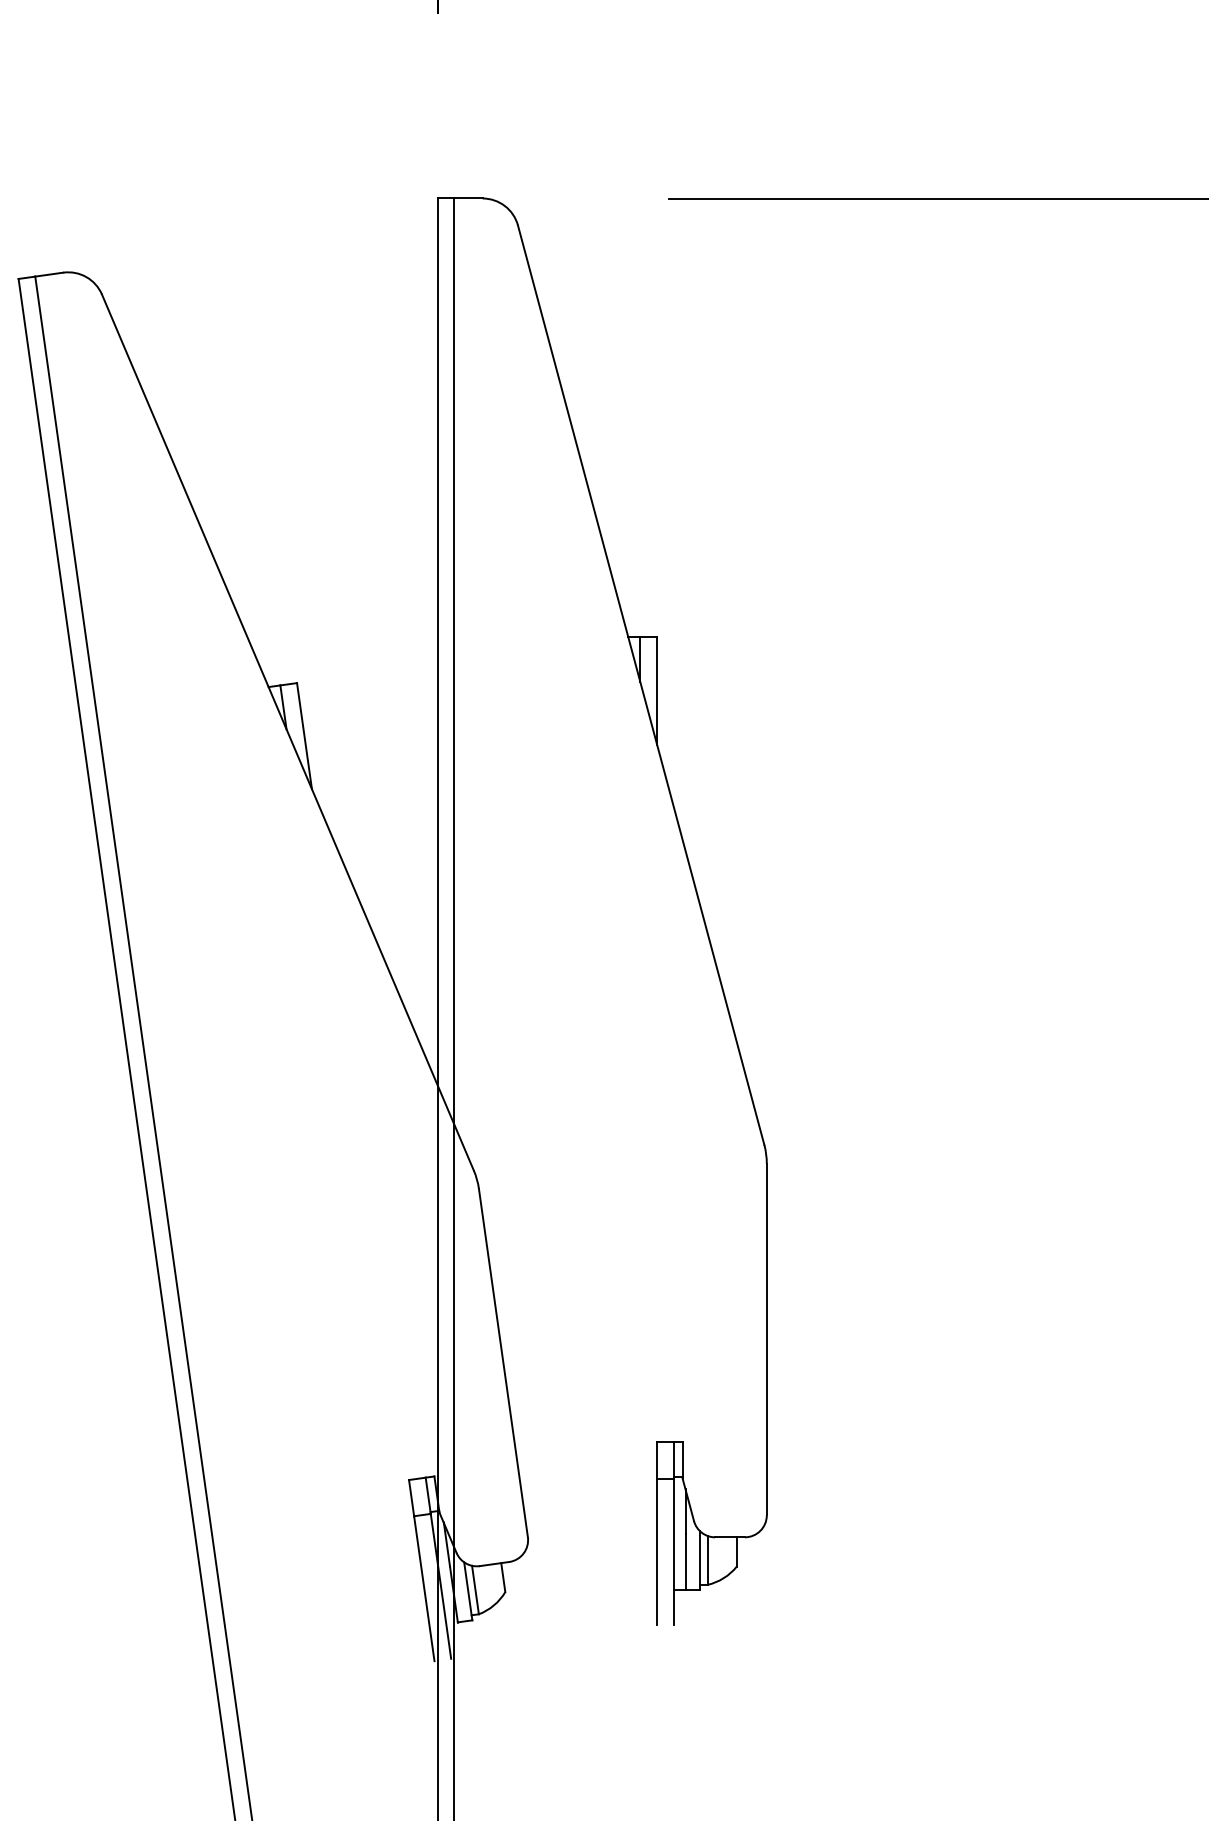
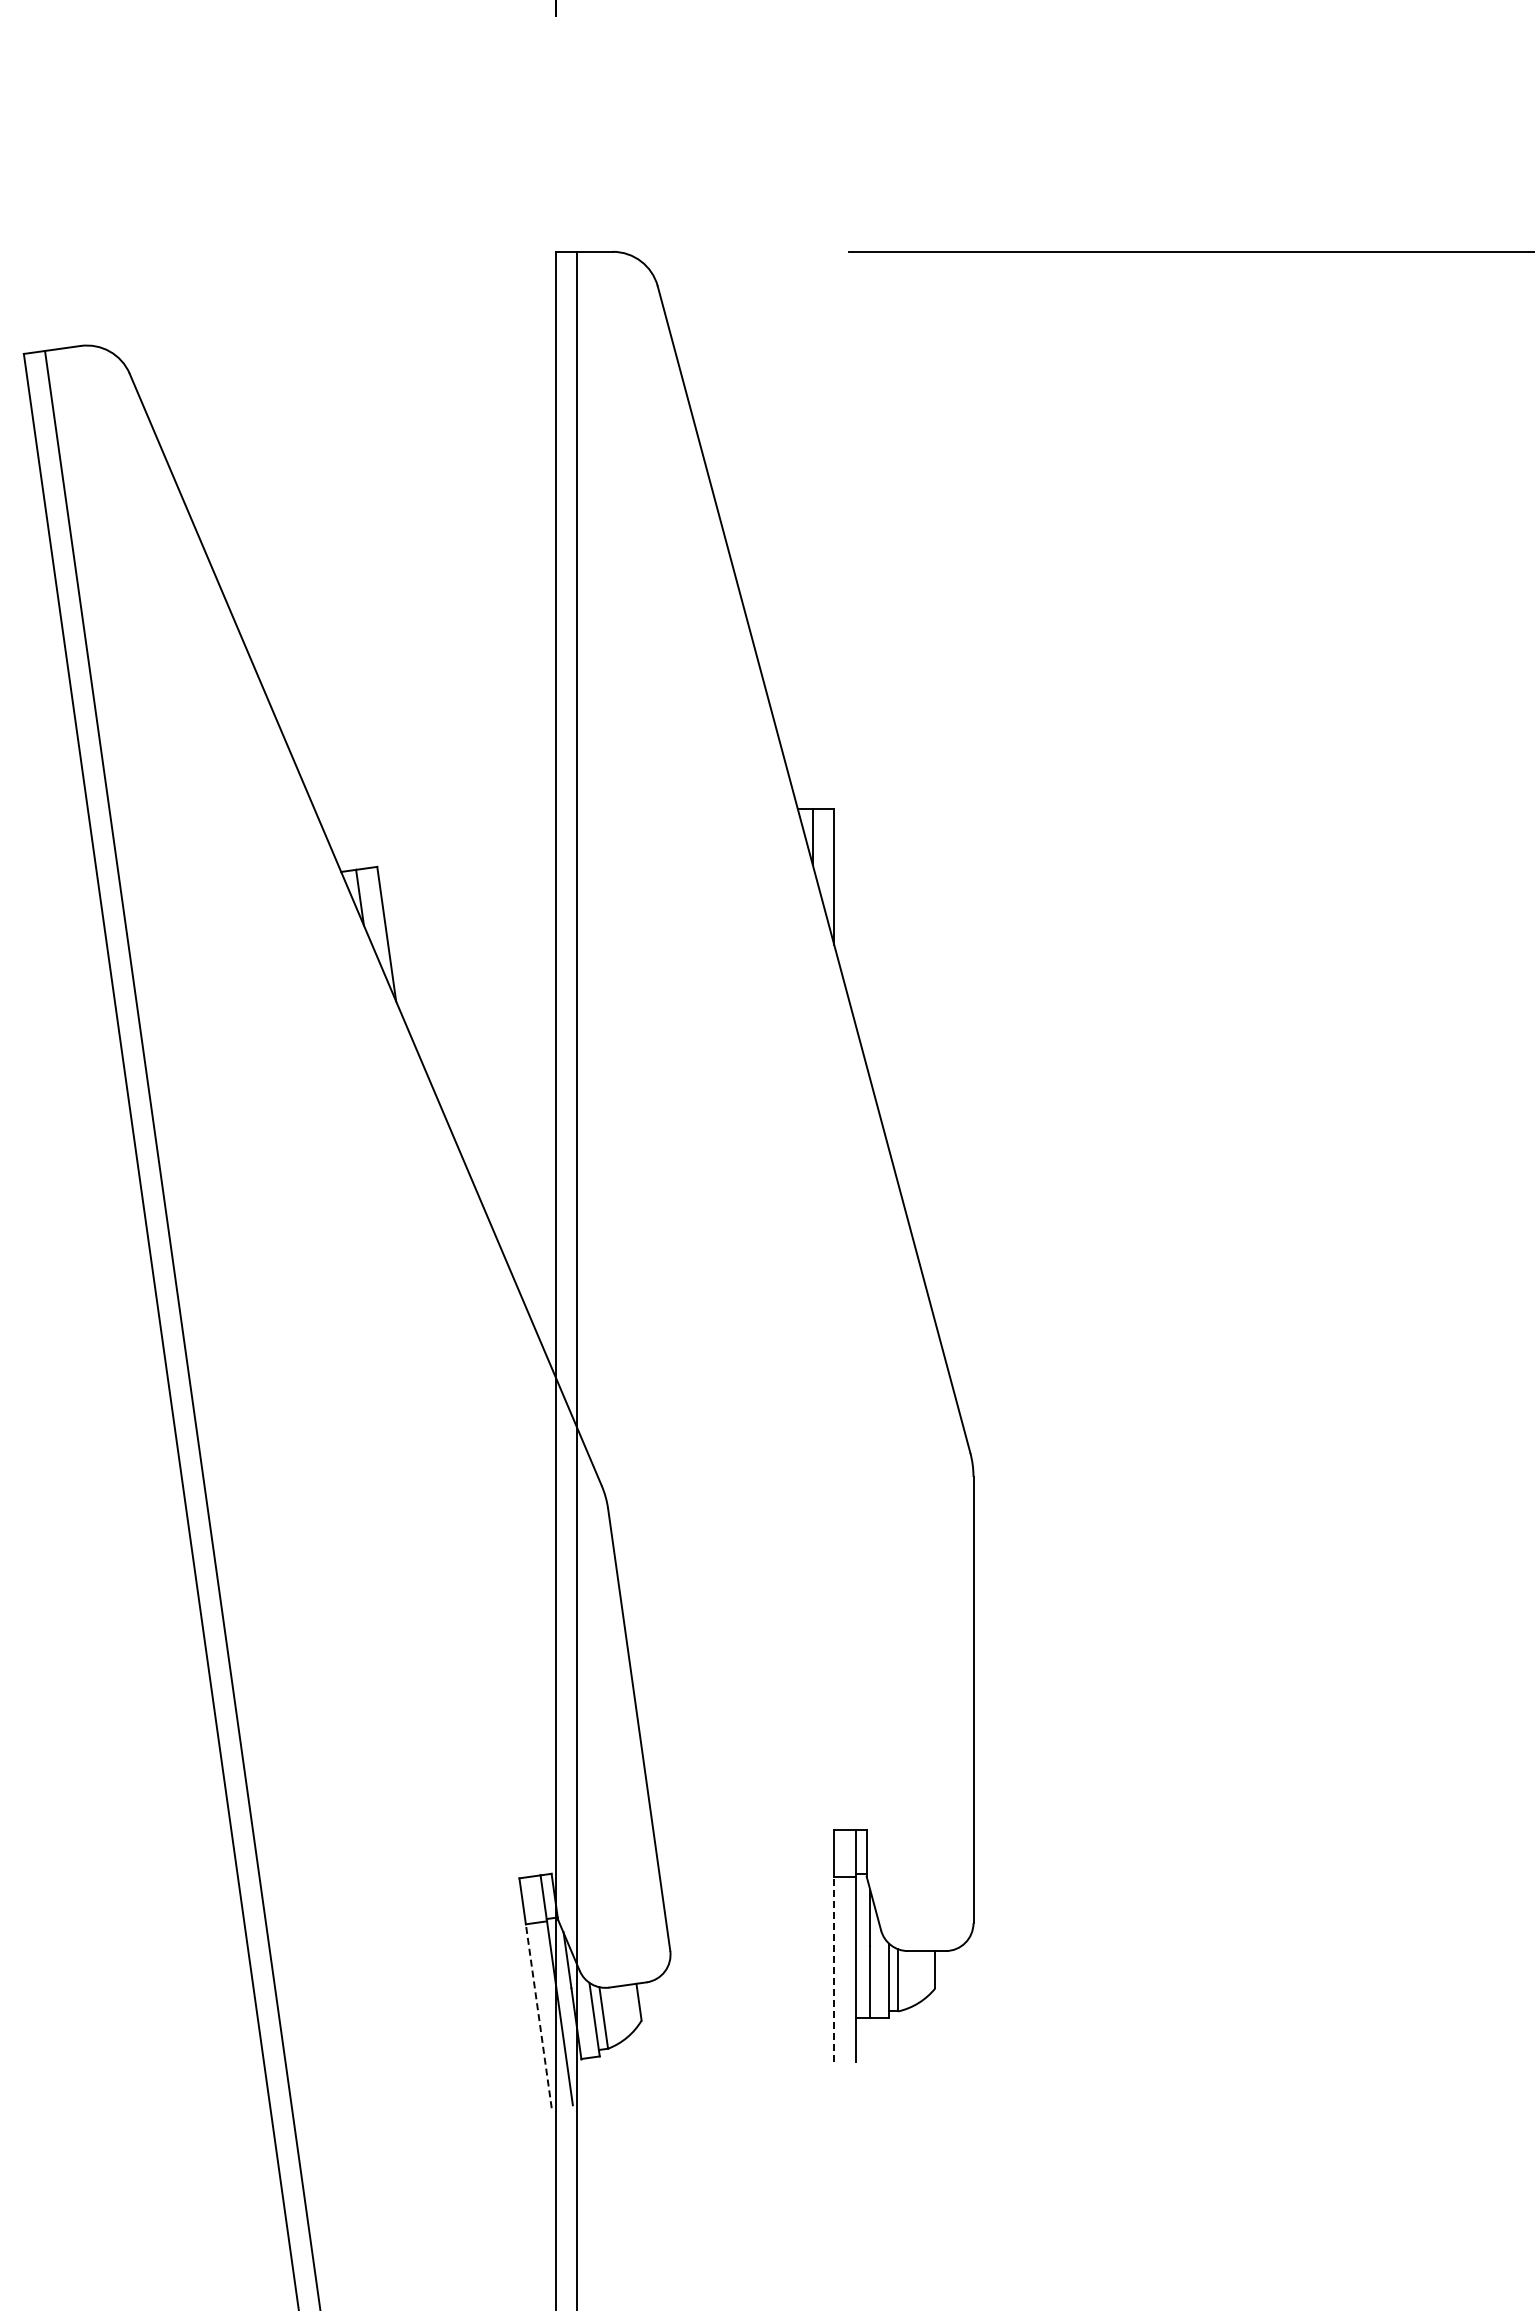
line: (657, 1551) -> (834, 1969), solid -> dashed
line: (424, 1588) -> (538, 2016), solid -> dashed

